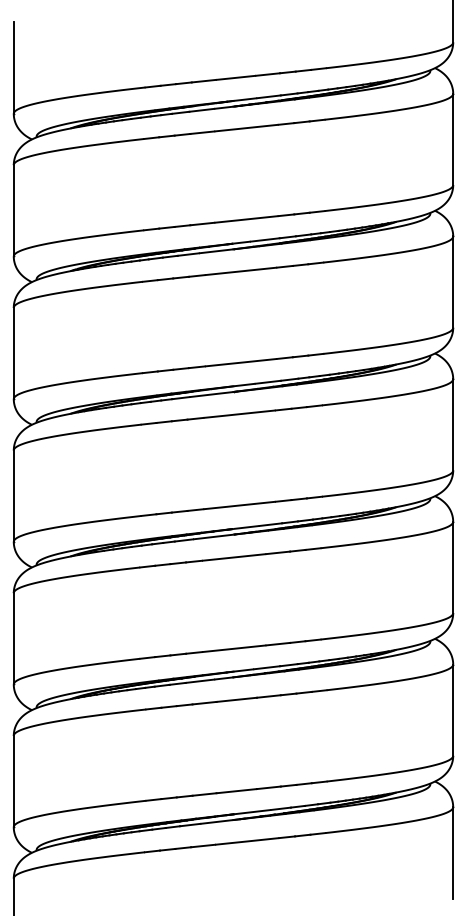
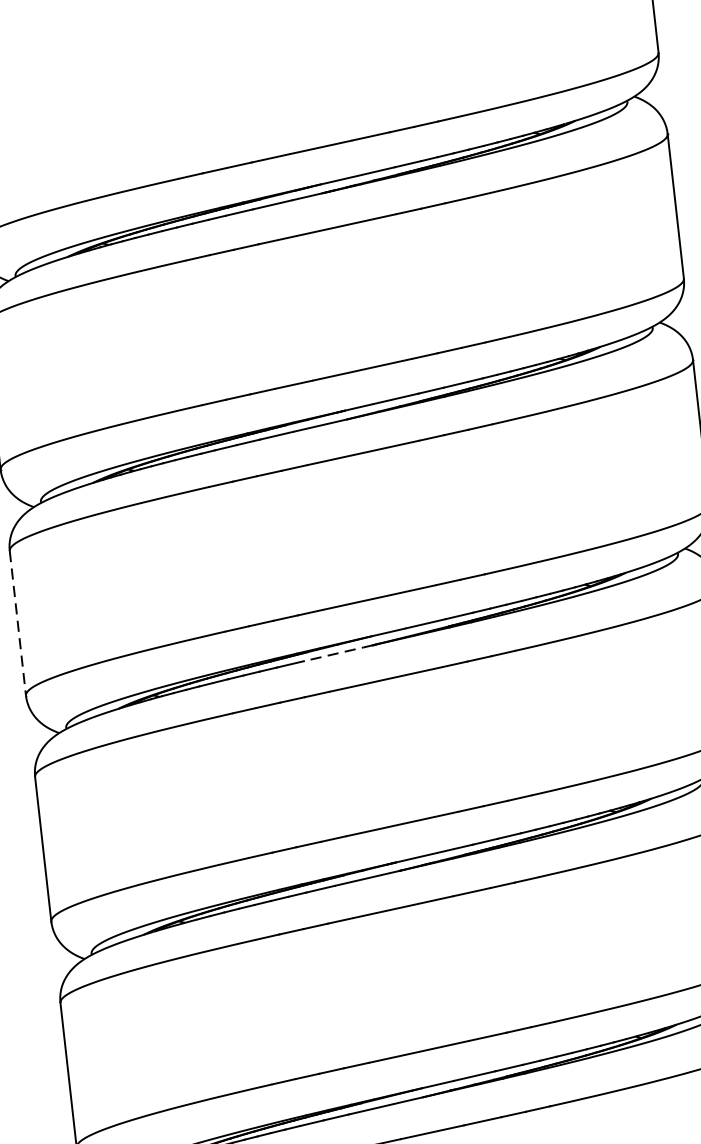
line: (13, 353) -> (17, 623), solid -> dashed
line: (212, 394) -> (339, 653), solid -> dashed

